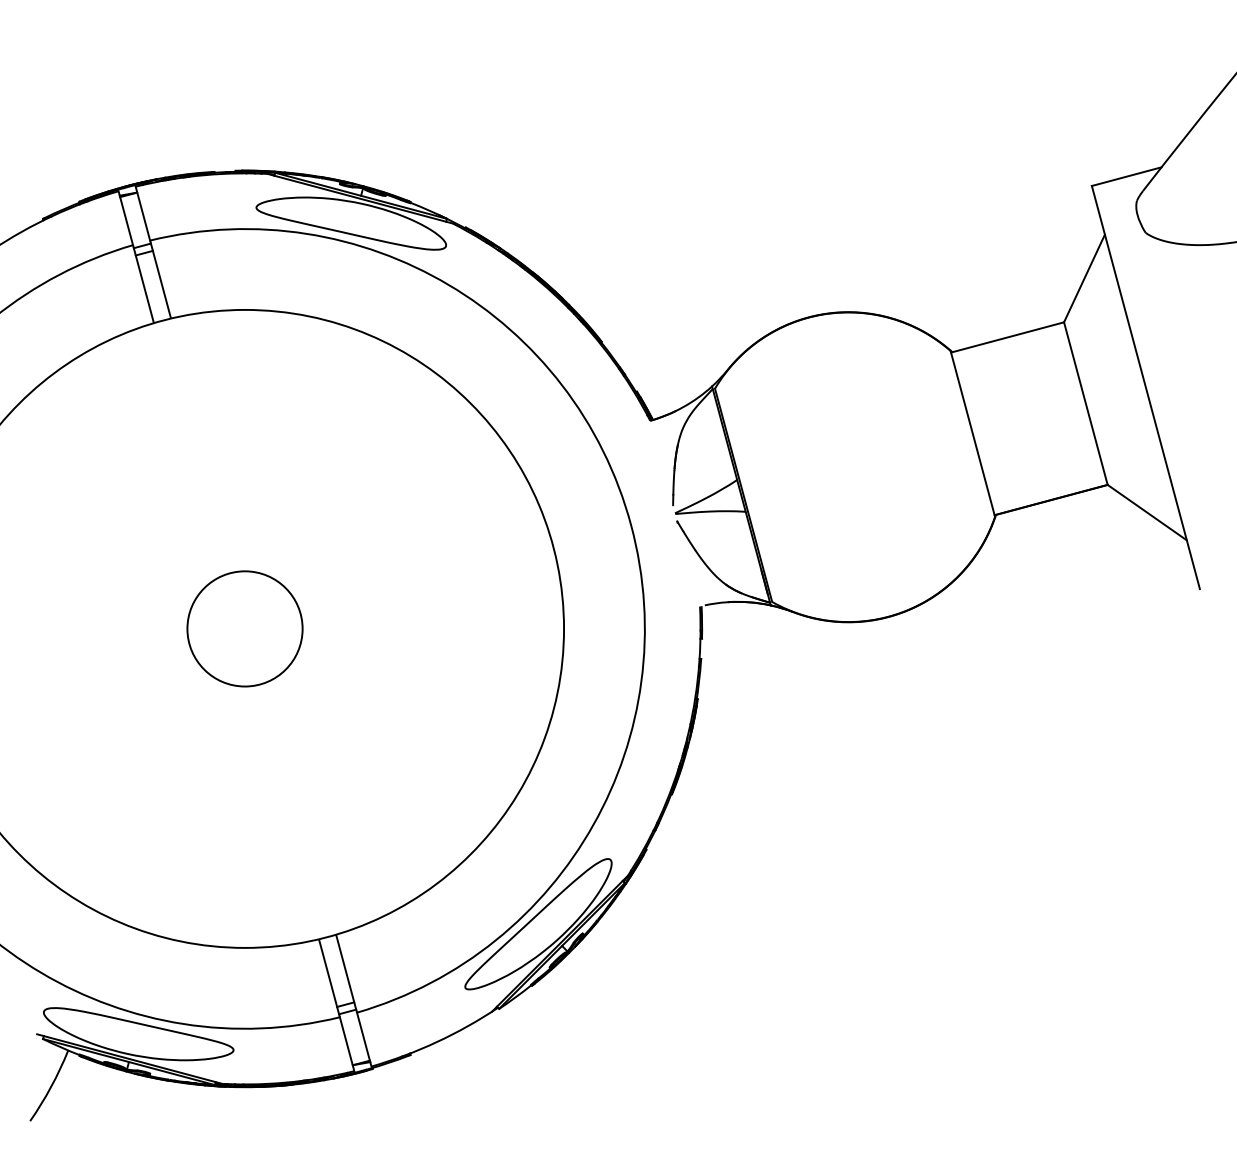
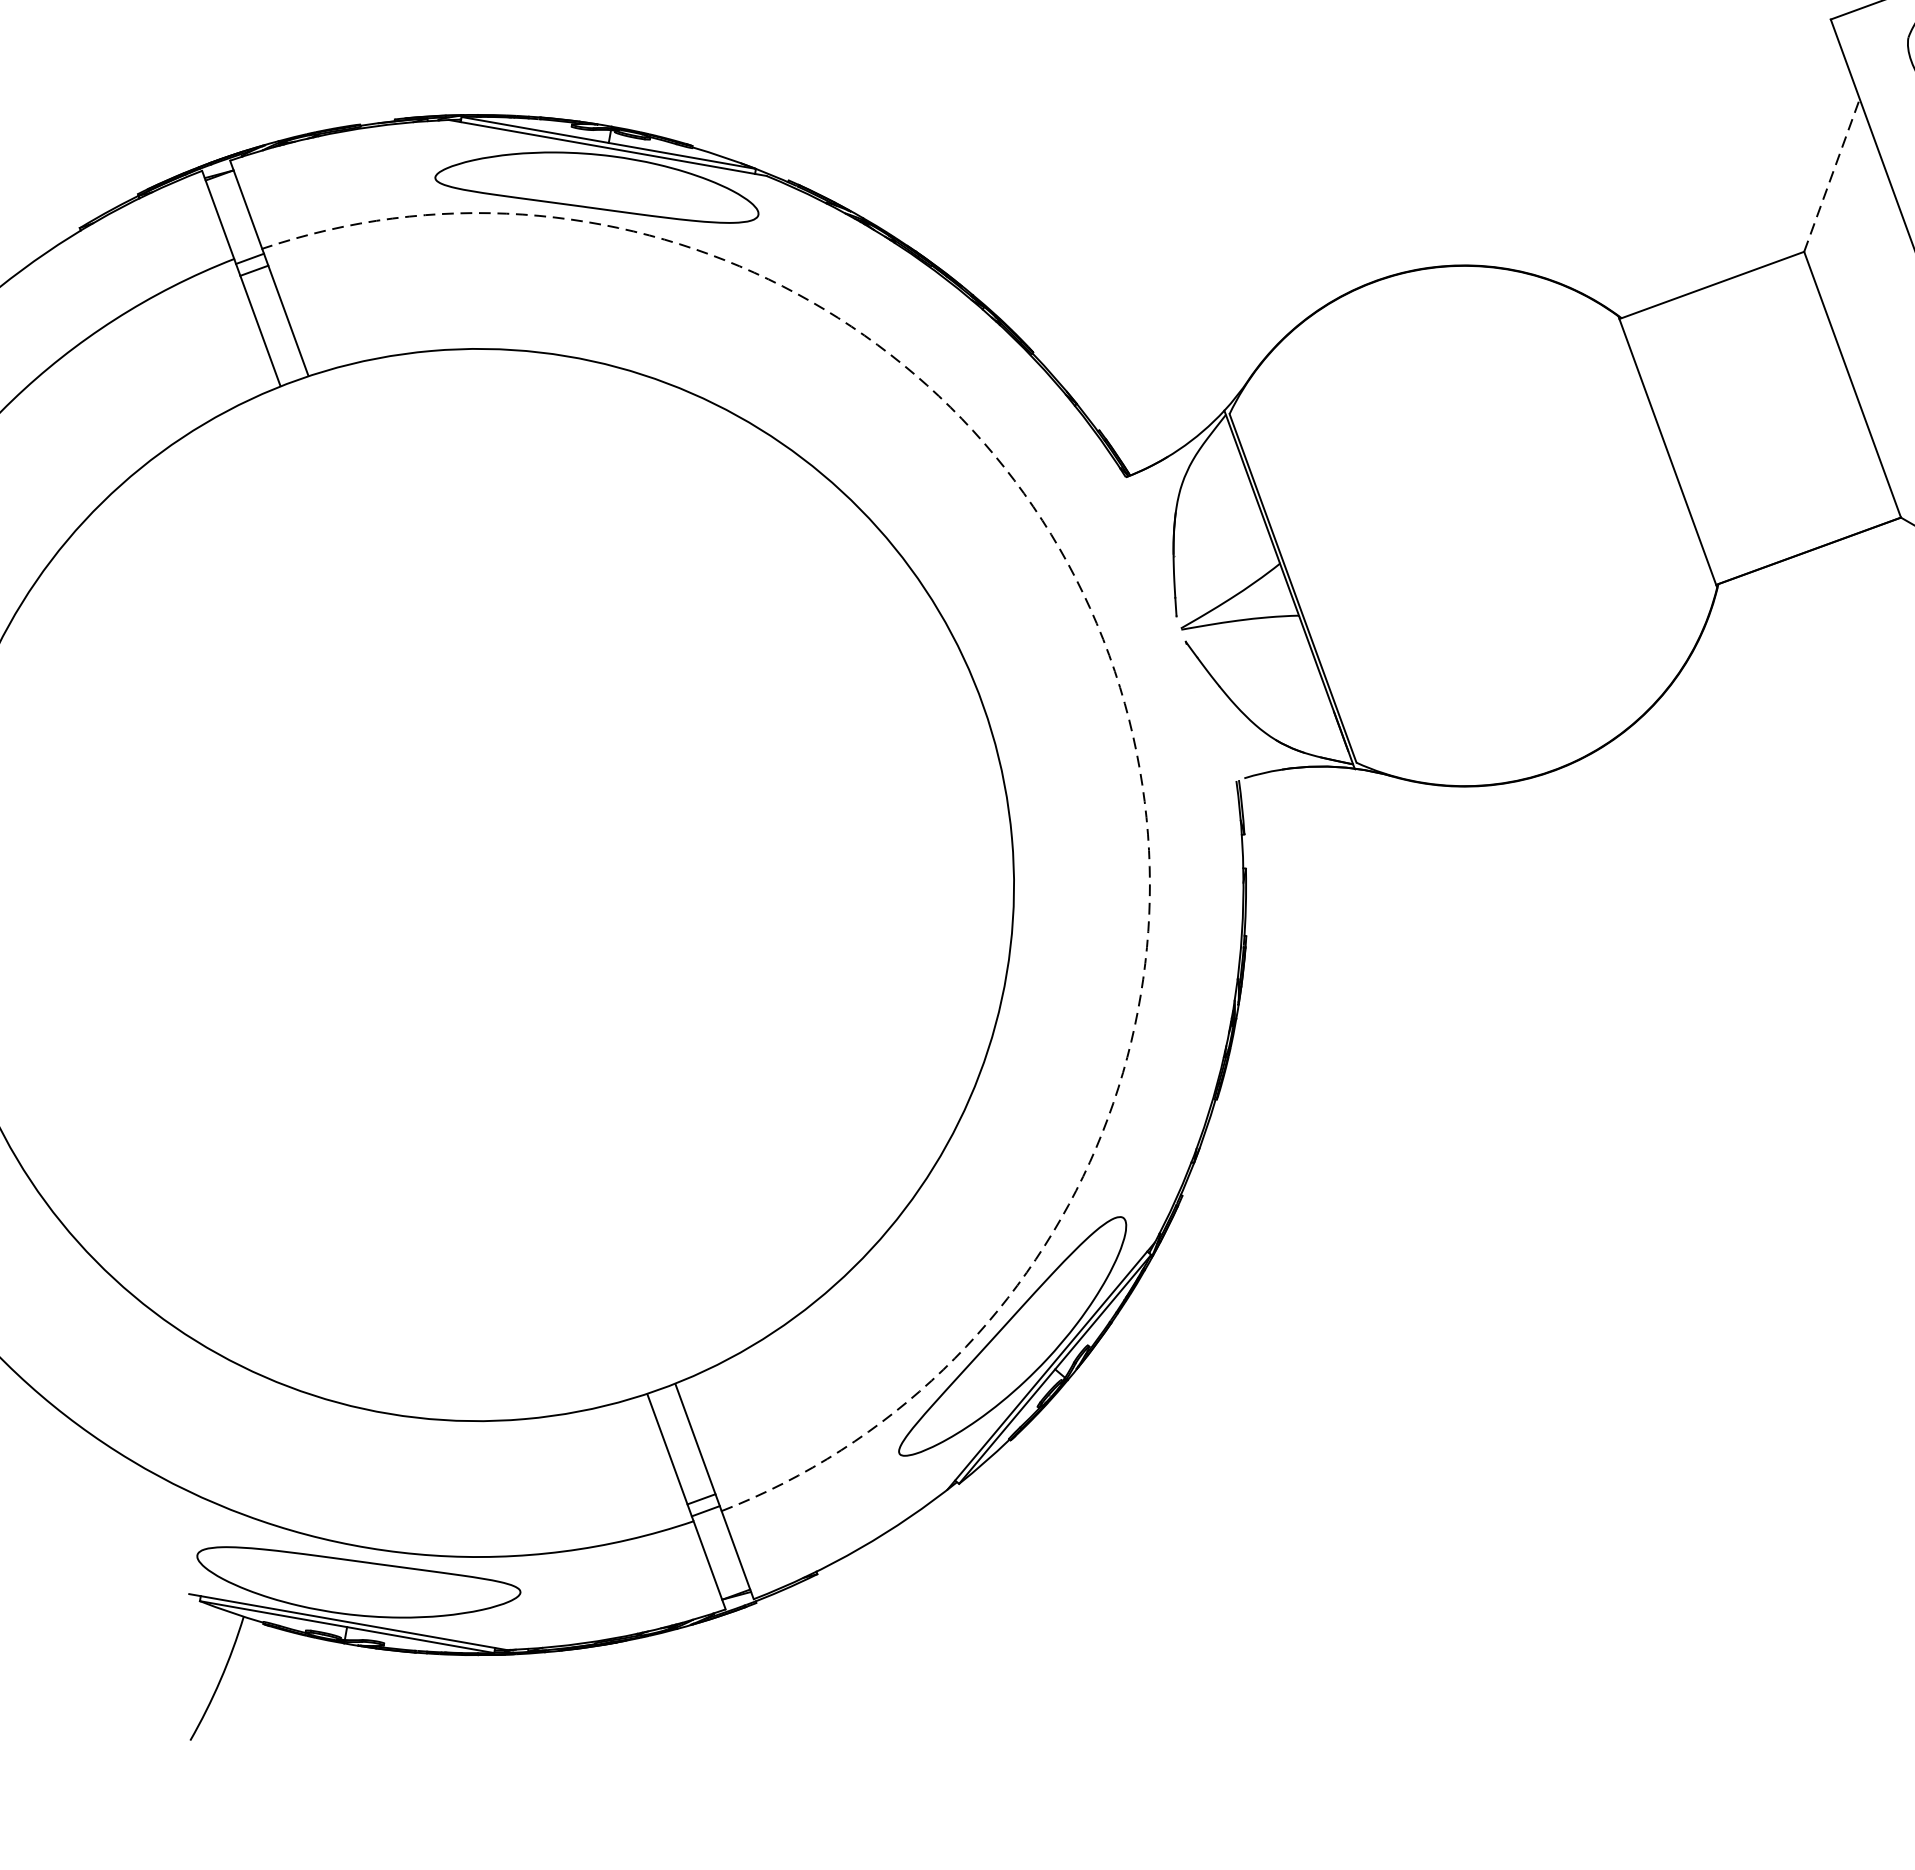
line: (1084, 278) -> (1831, 175), solid -> dashed
arc: (631, 525) -> (1109, 655), solid -> dashed
circle: (244, 628) -> (476, 884), removed

